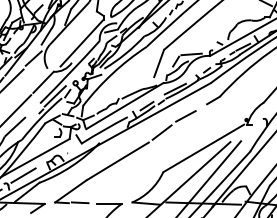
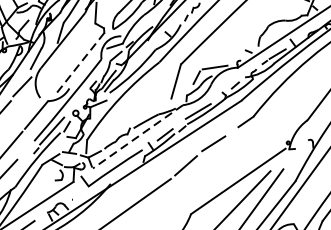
line: (82, 43) -> (80, 63), solid -> dashed
line: (124, 106) -> (137, 137), solid -> dashed

